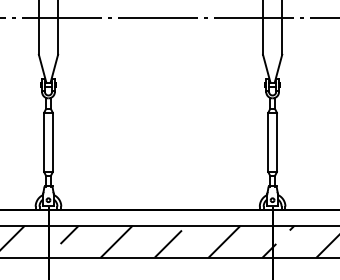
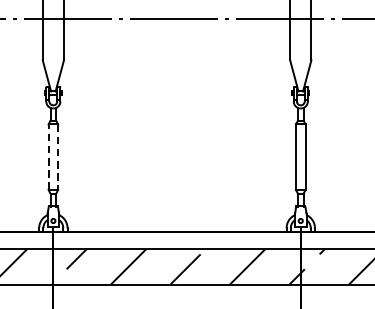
line: (44, 142) -> (48, 157), solid -> dashed
line: (52, 142) -> (57, 157), solid -> dashed

